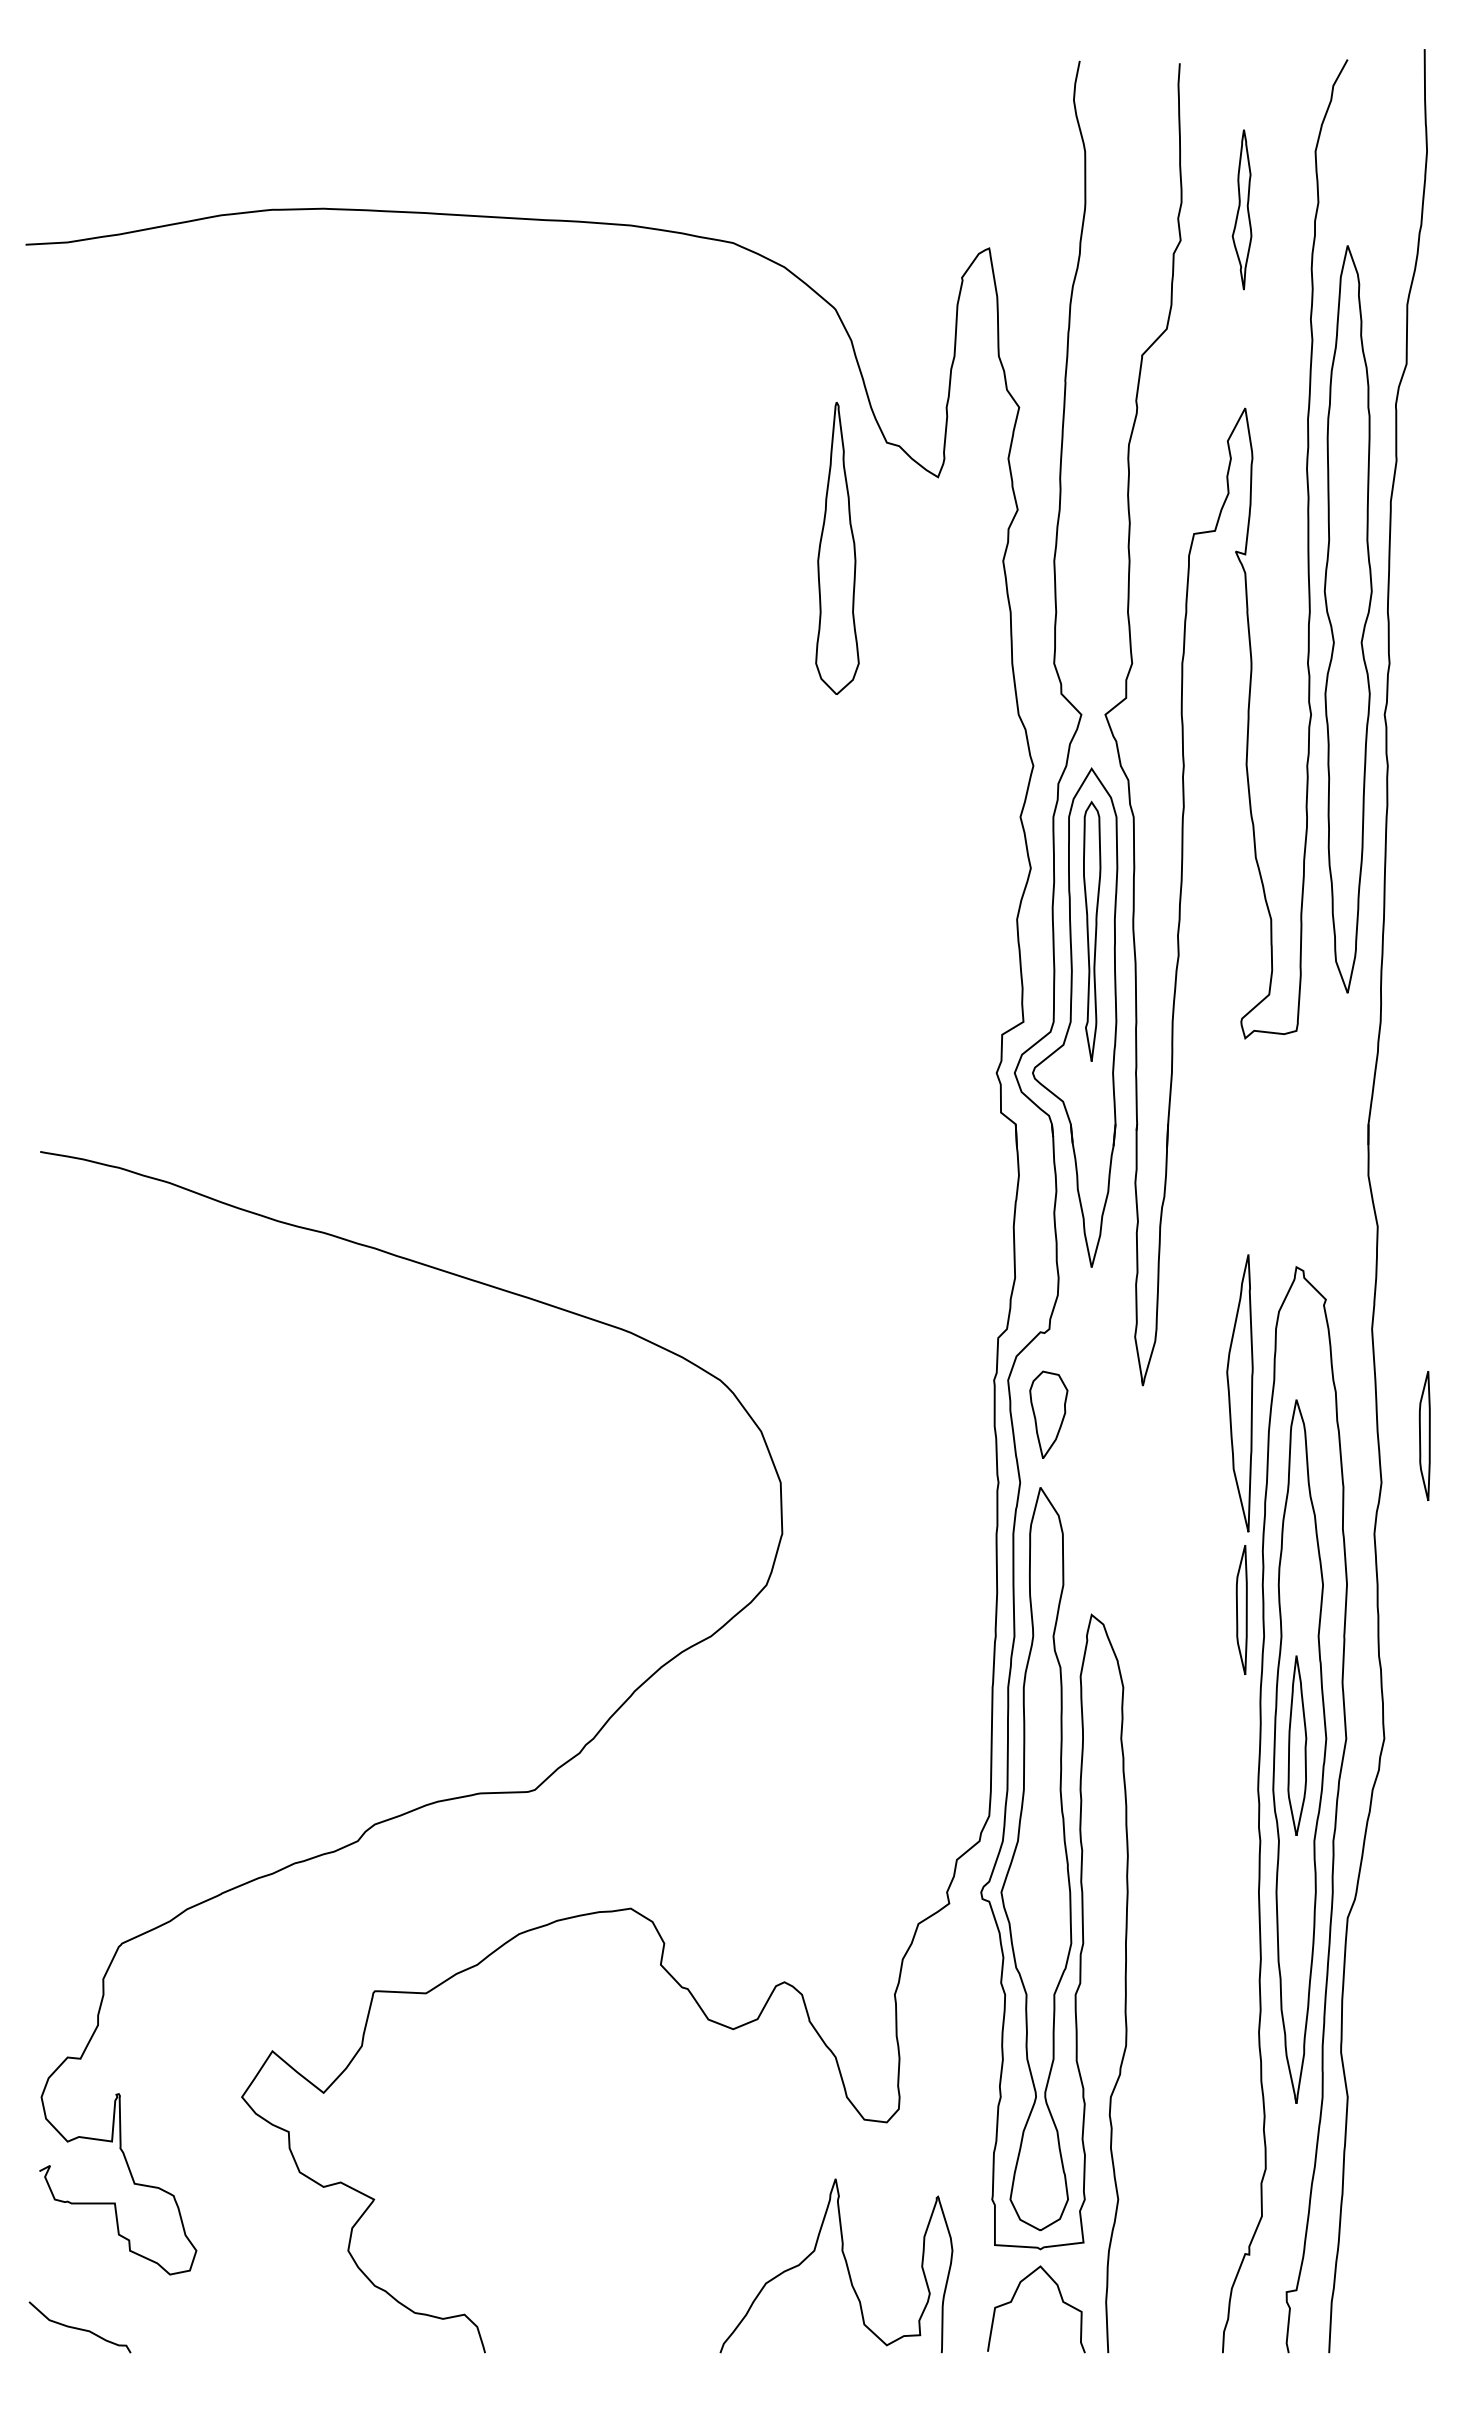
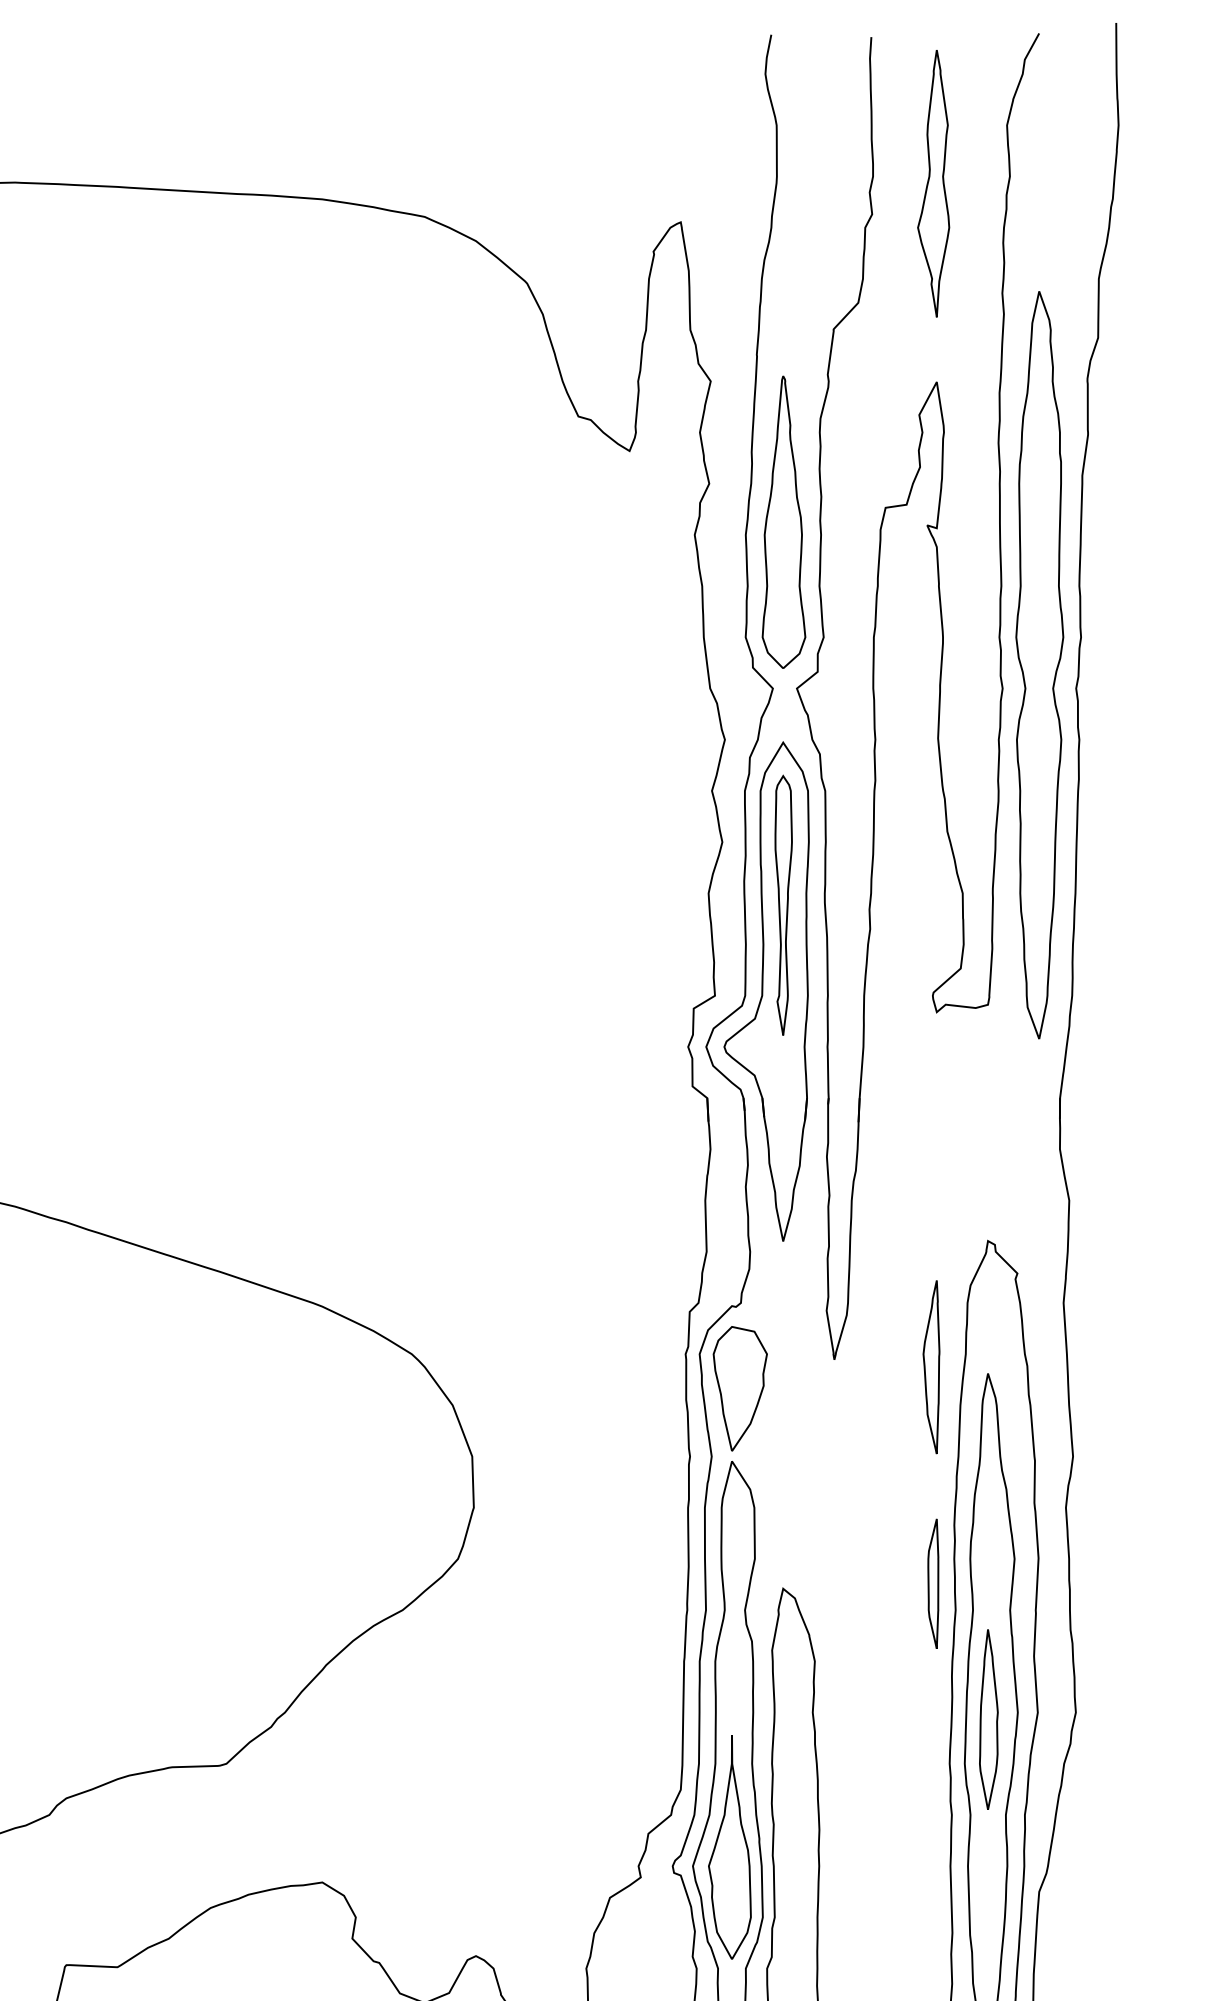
part: (1241, 209) -> (933, 183), size x1.67
part: (837, 548) -> (784, 522), moved
part: (1347, 619) -> (1039, 665), moved
part: (1239, 1393) -> (931, 1367), size x0.62
part: (1048, 1414) -> (740, 1388), size x1.43
part: (1424, 1435) -> (1116, 1409), removed
part: (1038, 1873) -> (730, 1847), added

